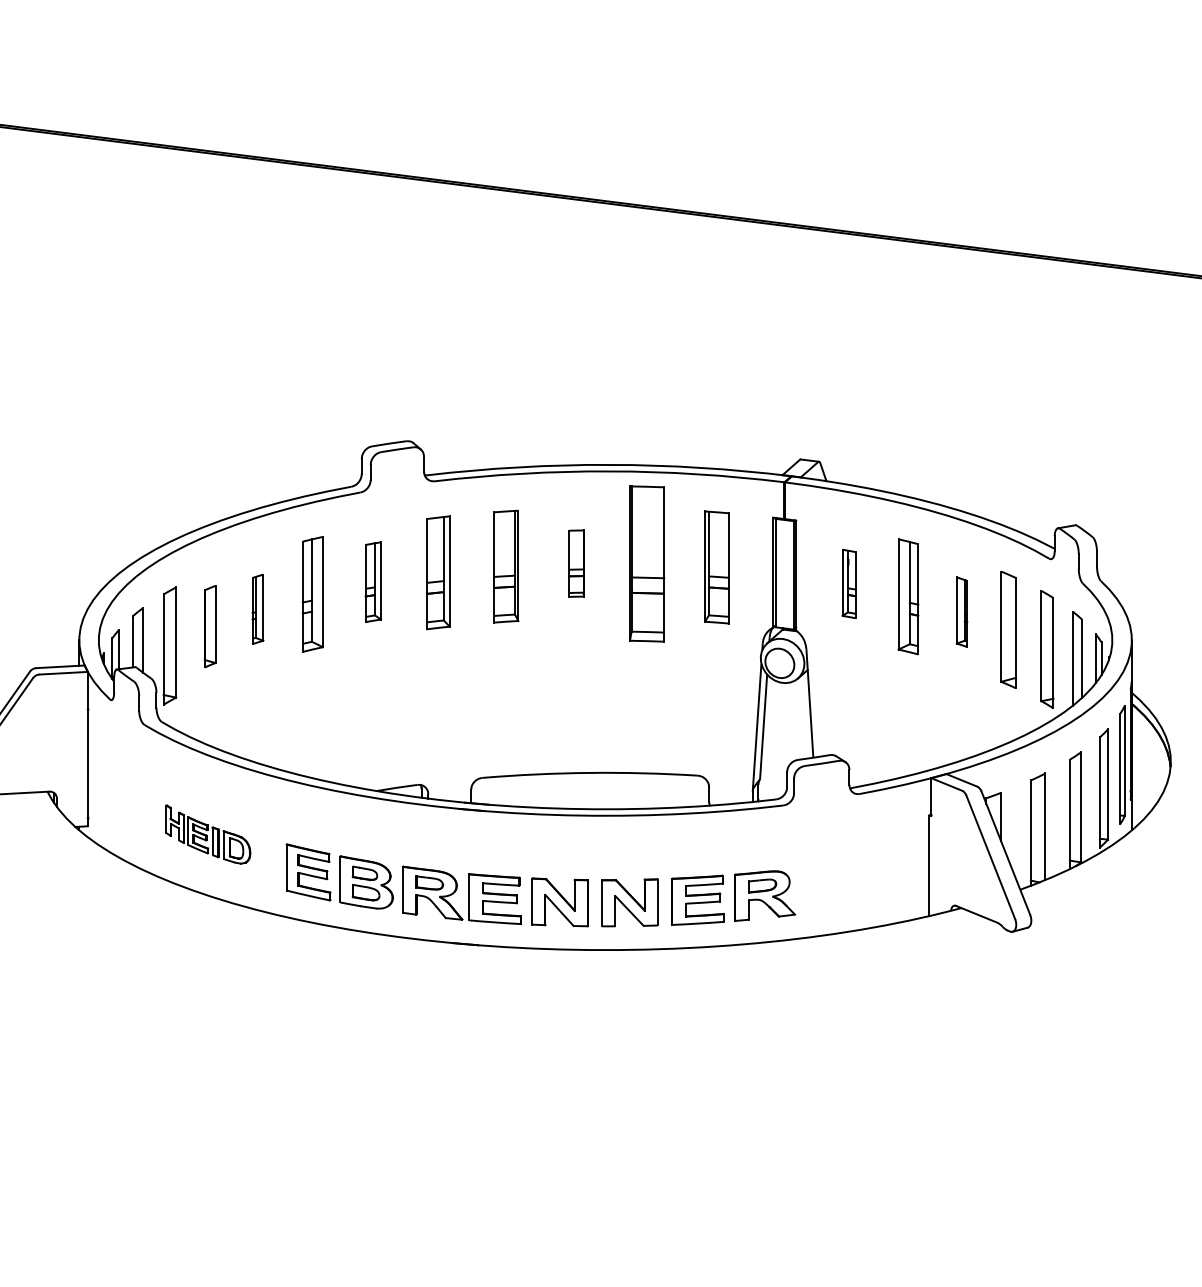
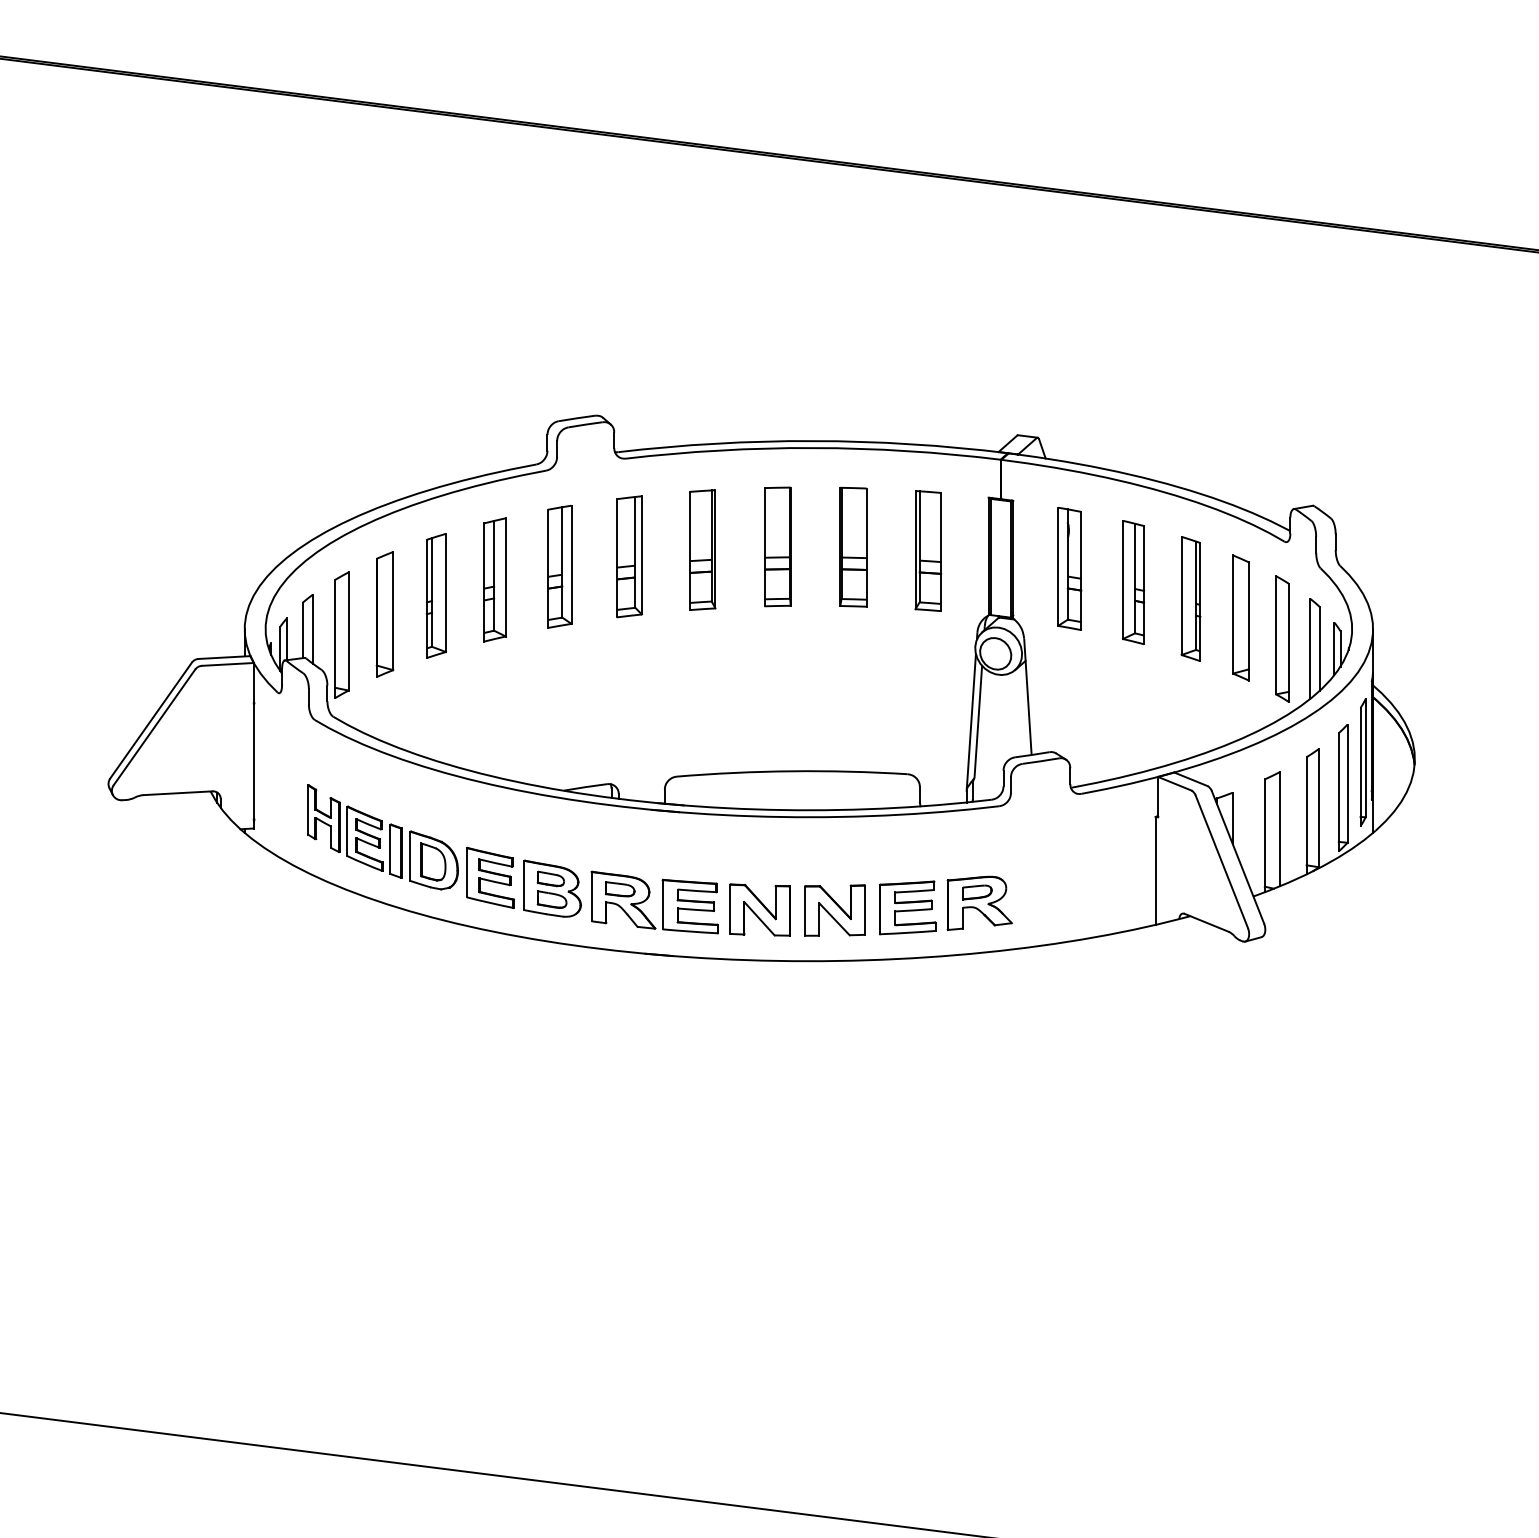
part: (576, 563) -> (777, 546), size x1.67
part: (647, 563) -> (853, 546), size x0.71
part: (372, 581) -> (559, 566), size x1.43
part: (848, 583) -> (1069, 568), size x1.67
part: (257, 608) -> (435, 595), size x1.67
part: (961, 611) -> (1190, 598), size x1.67
part: (209, 626) -> (384, 614), size x1.43
part: (207, 834) -> (382, 837), size x1.67

